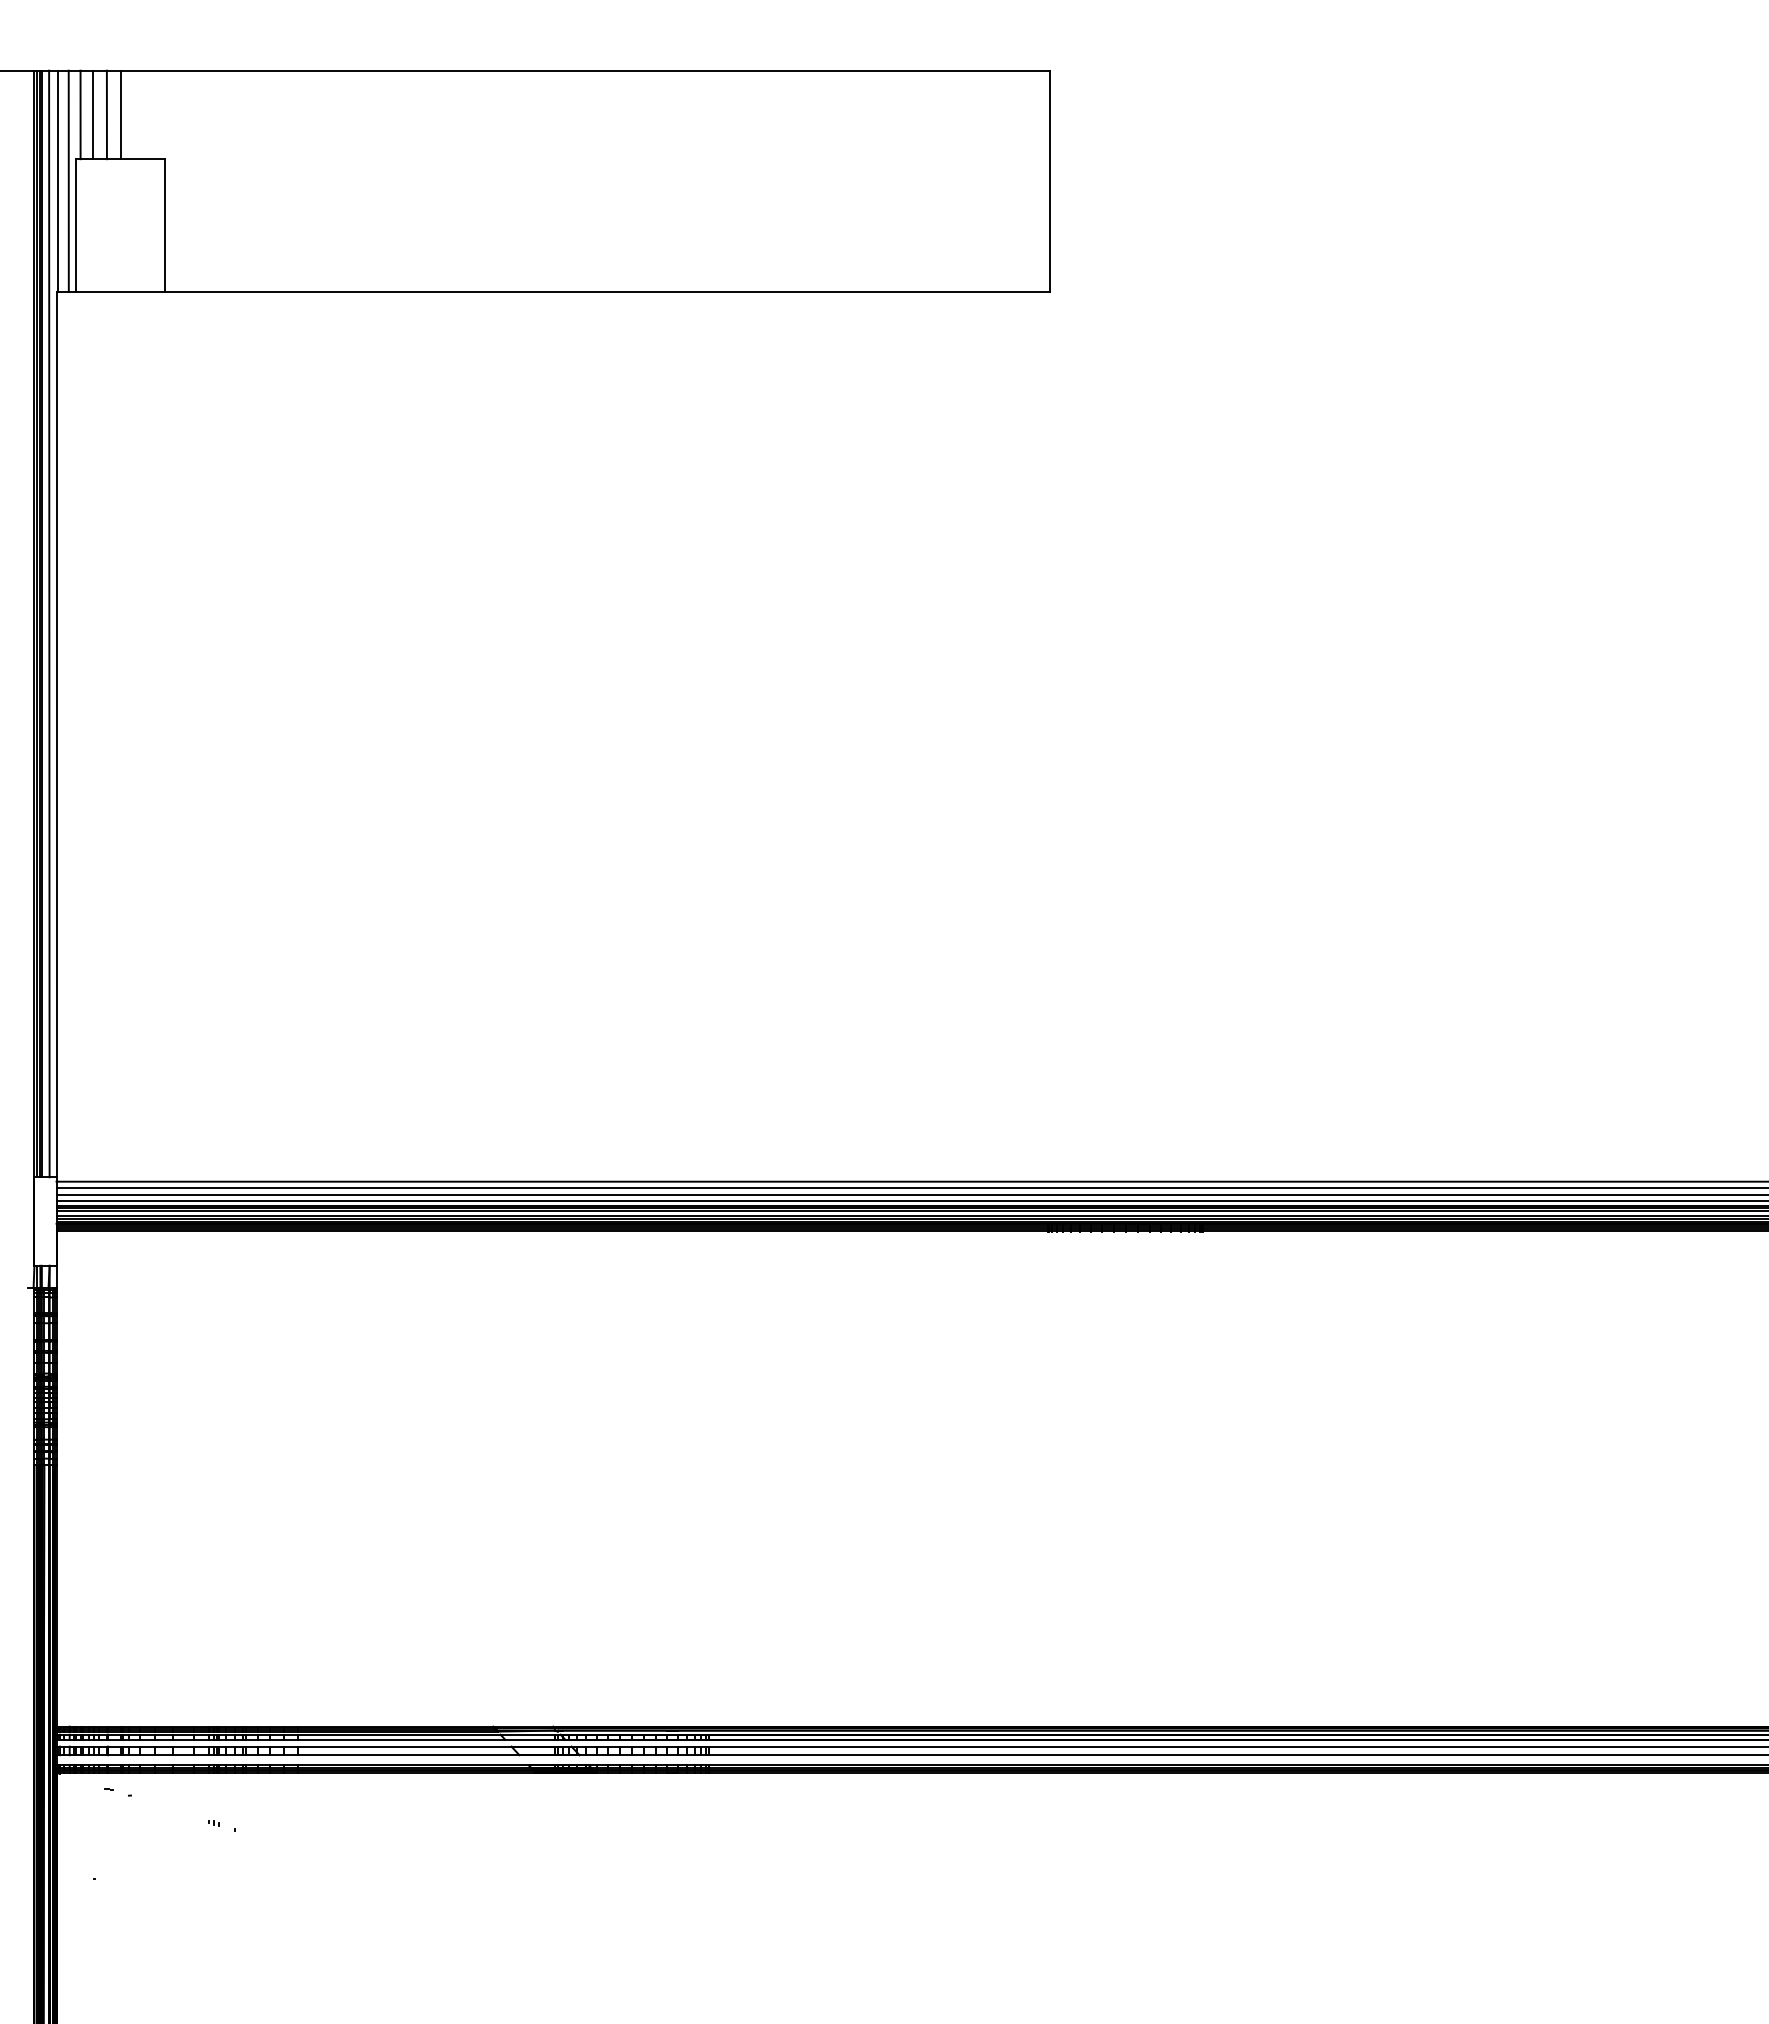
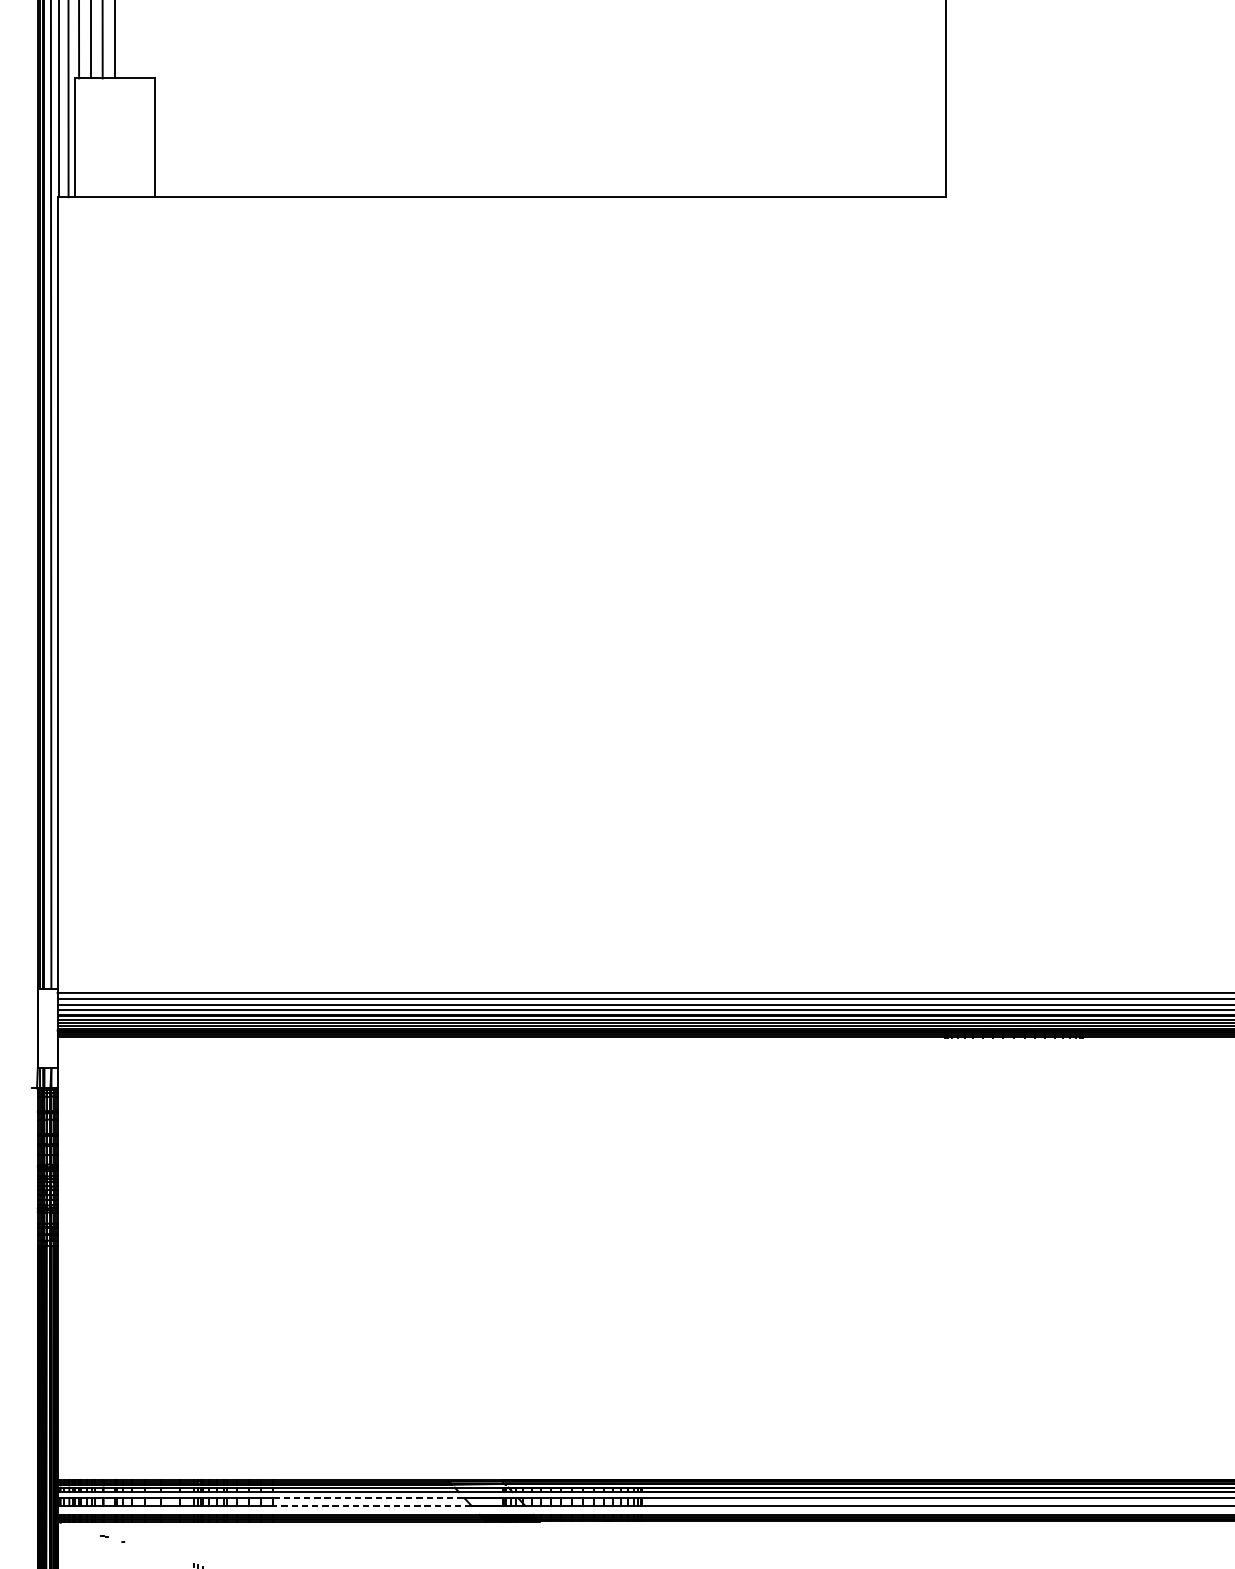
line: (404, 1746) -> (368, 1498), solid -> dashed
line: (408, 1755) -> (372, 1506), solid -> dashed

